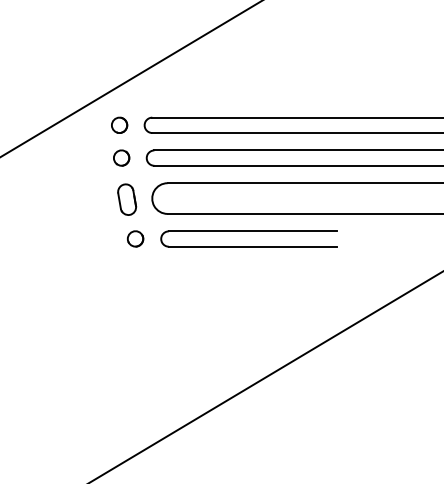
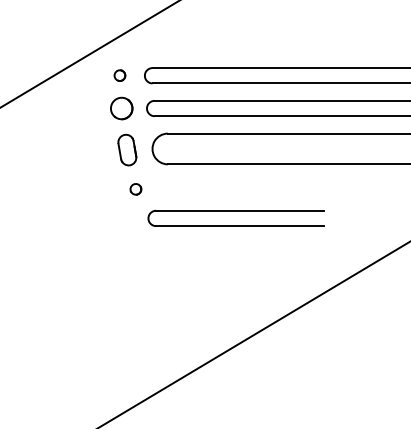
part: (119, 124) -> (119, 74), size x0.7
part: (121, 157) -> (121, 107), size x1.4
part: (248, 231) -> (235, 210), moved
part: (135, 238) -> (135, 188), size x0.7

